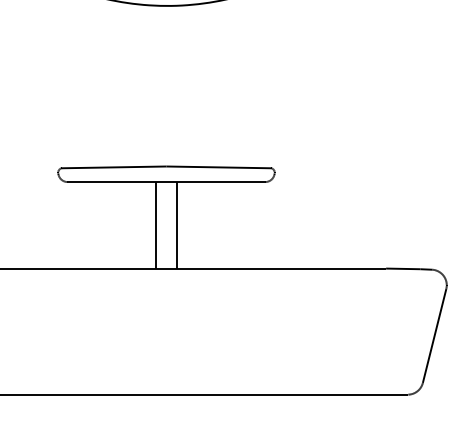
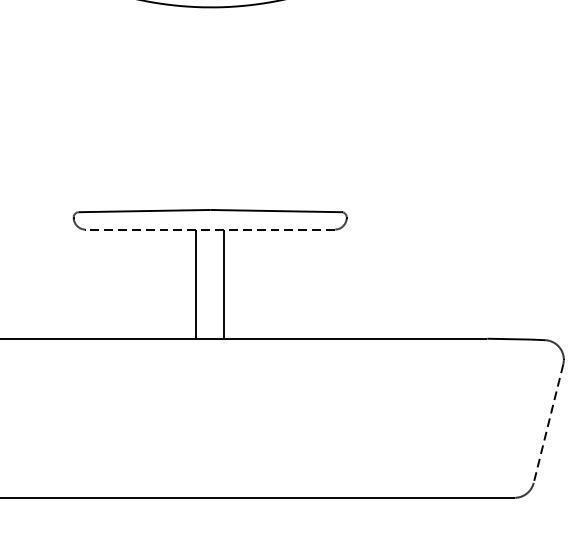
line: (166, 182) -> (210, 230), solid -> dashed
line: (434, 336) -> (548, 424), solid -> dashed

